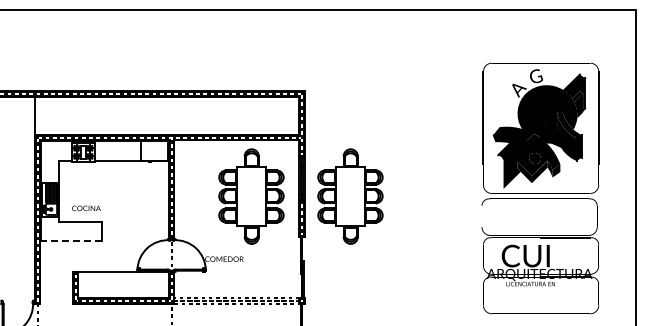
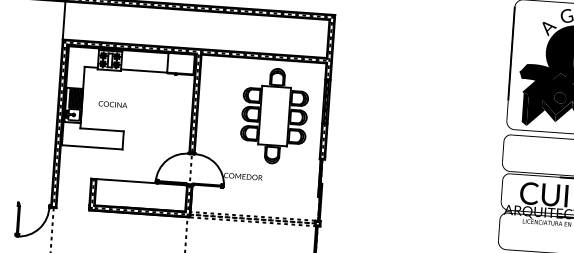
fill: (500, 171) -> (524, 108), added
part: (350, 196) -> (373, 122), removed
text: (86, 208) -> (113, 104), moved
line: (71, 240) -> (92, 147), dashed -> solid

